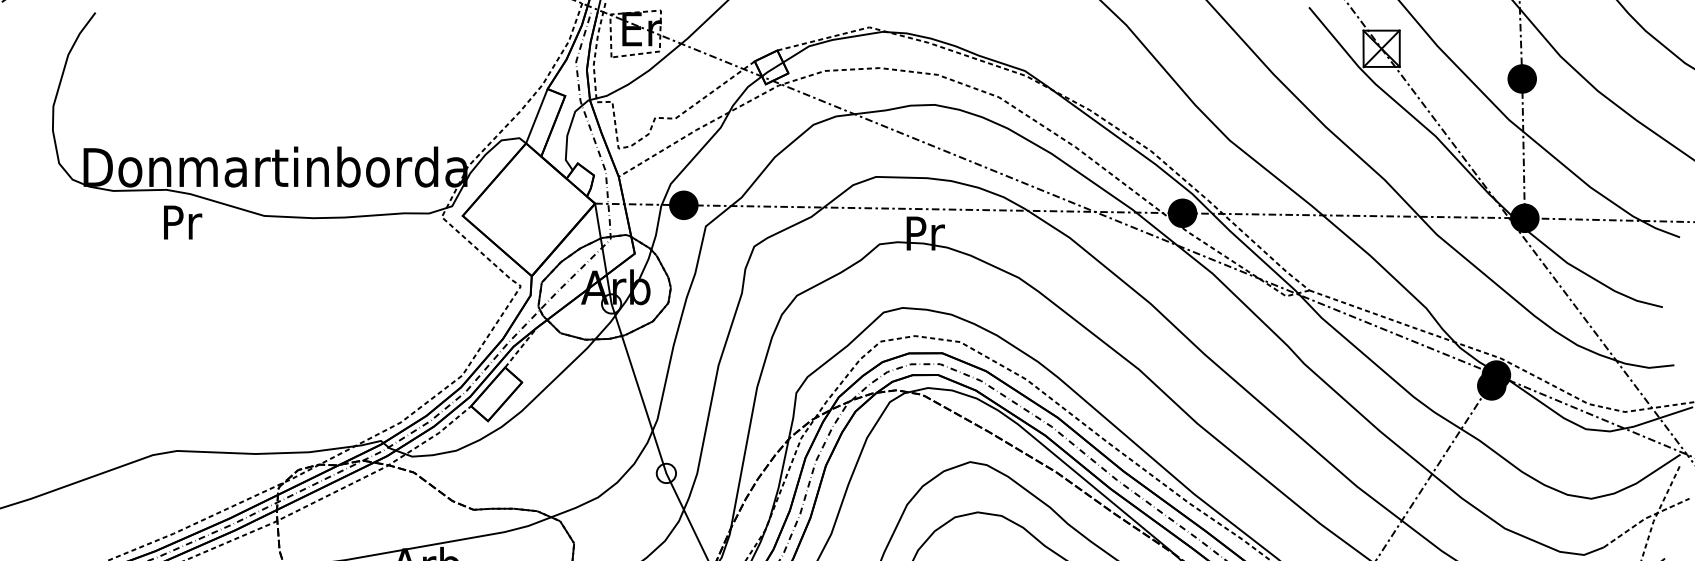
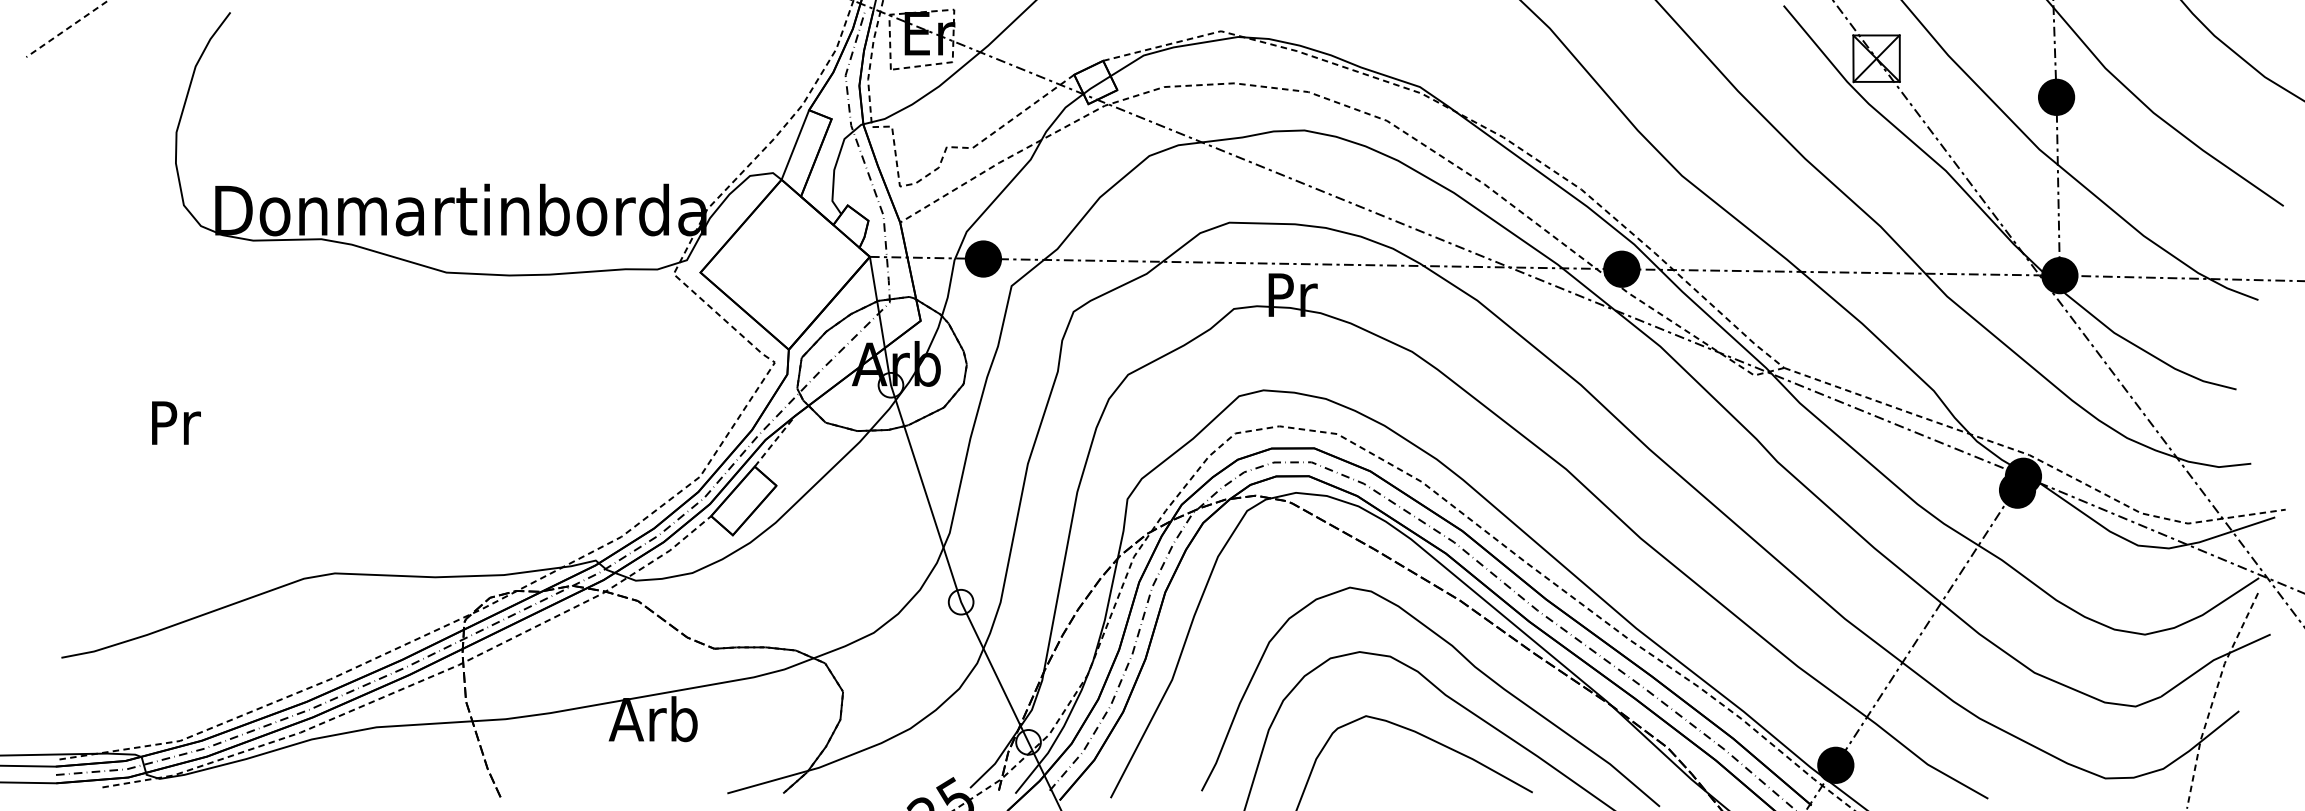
text: (183, 222) -> (176, 422), moved
line: (1644, 518) -> (2213, 660), dashed -> solid

